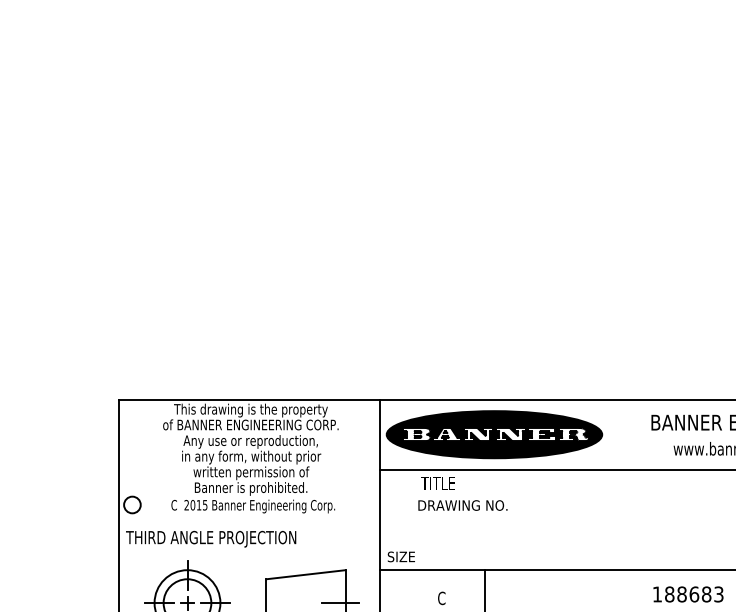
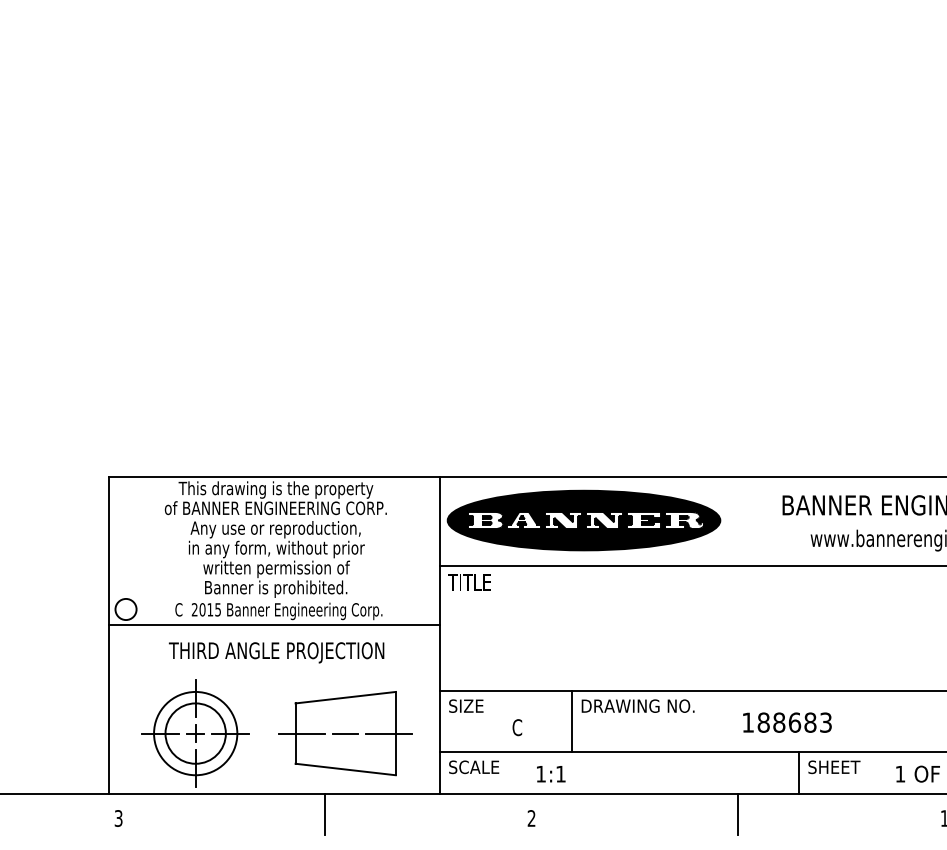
text: (437, 483) -> (469, 582), moved
text: (462, 505) -> (637, 705), moved
line: (249, 517) -> (274, 625), added
text: (211, 538) -> (276, 652), moved
text: (401, 556) -> (466, 705), moved
text: (688, 594) -> (787, 722), moved
line: (271, 603) -> (302, 733), added
line: (305, 603) -> (345, 733), added

